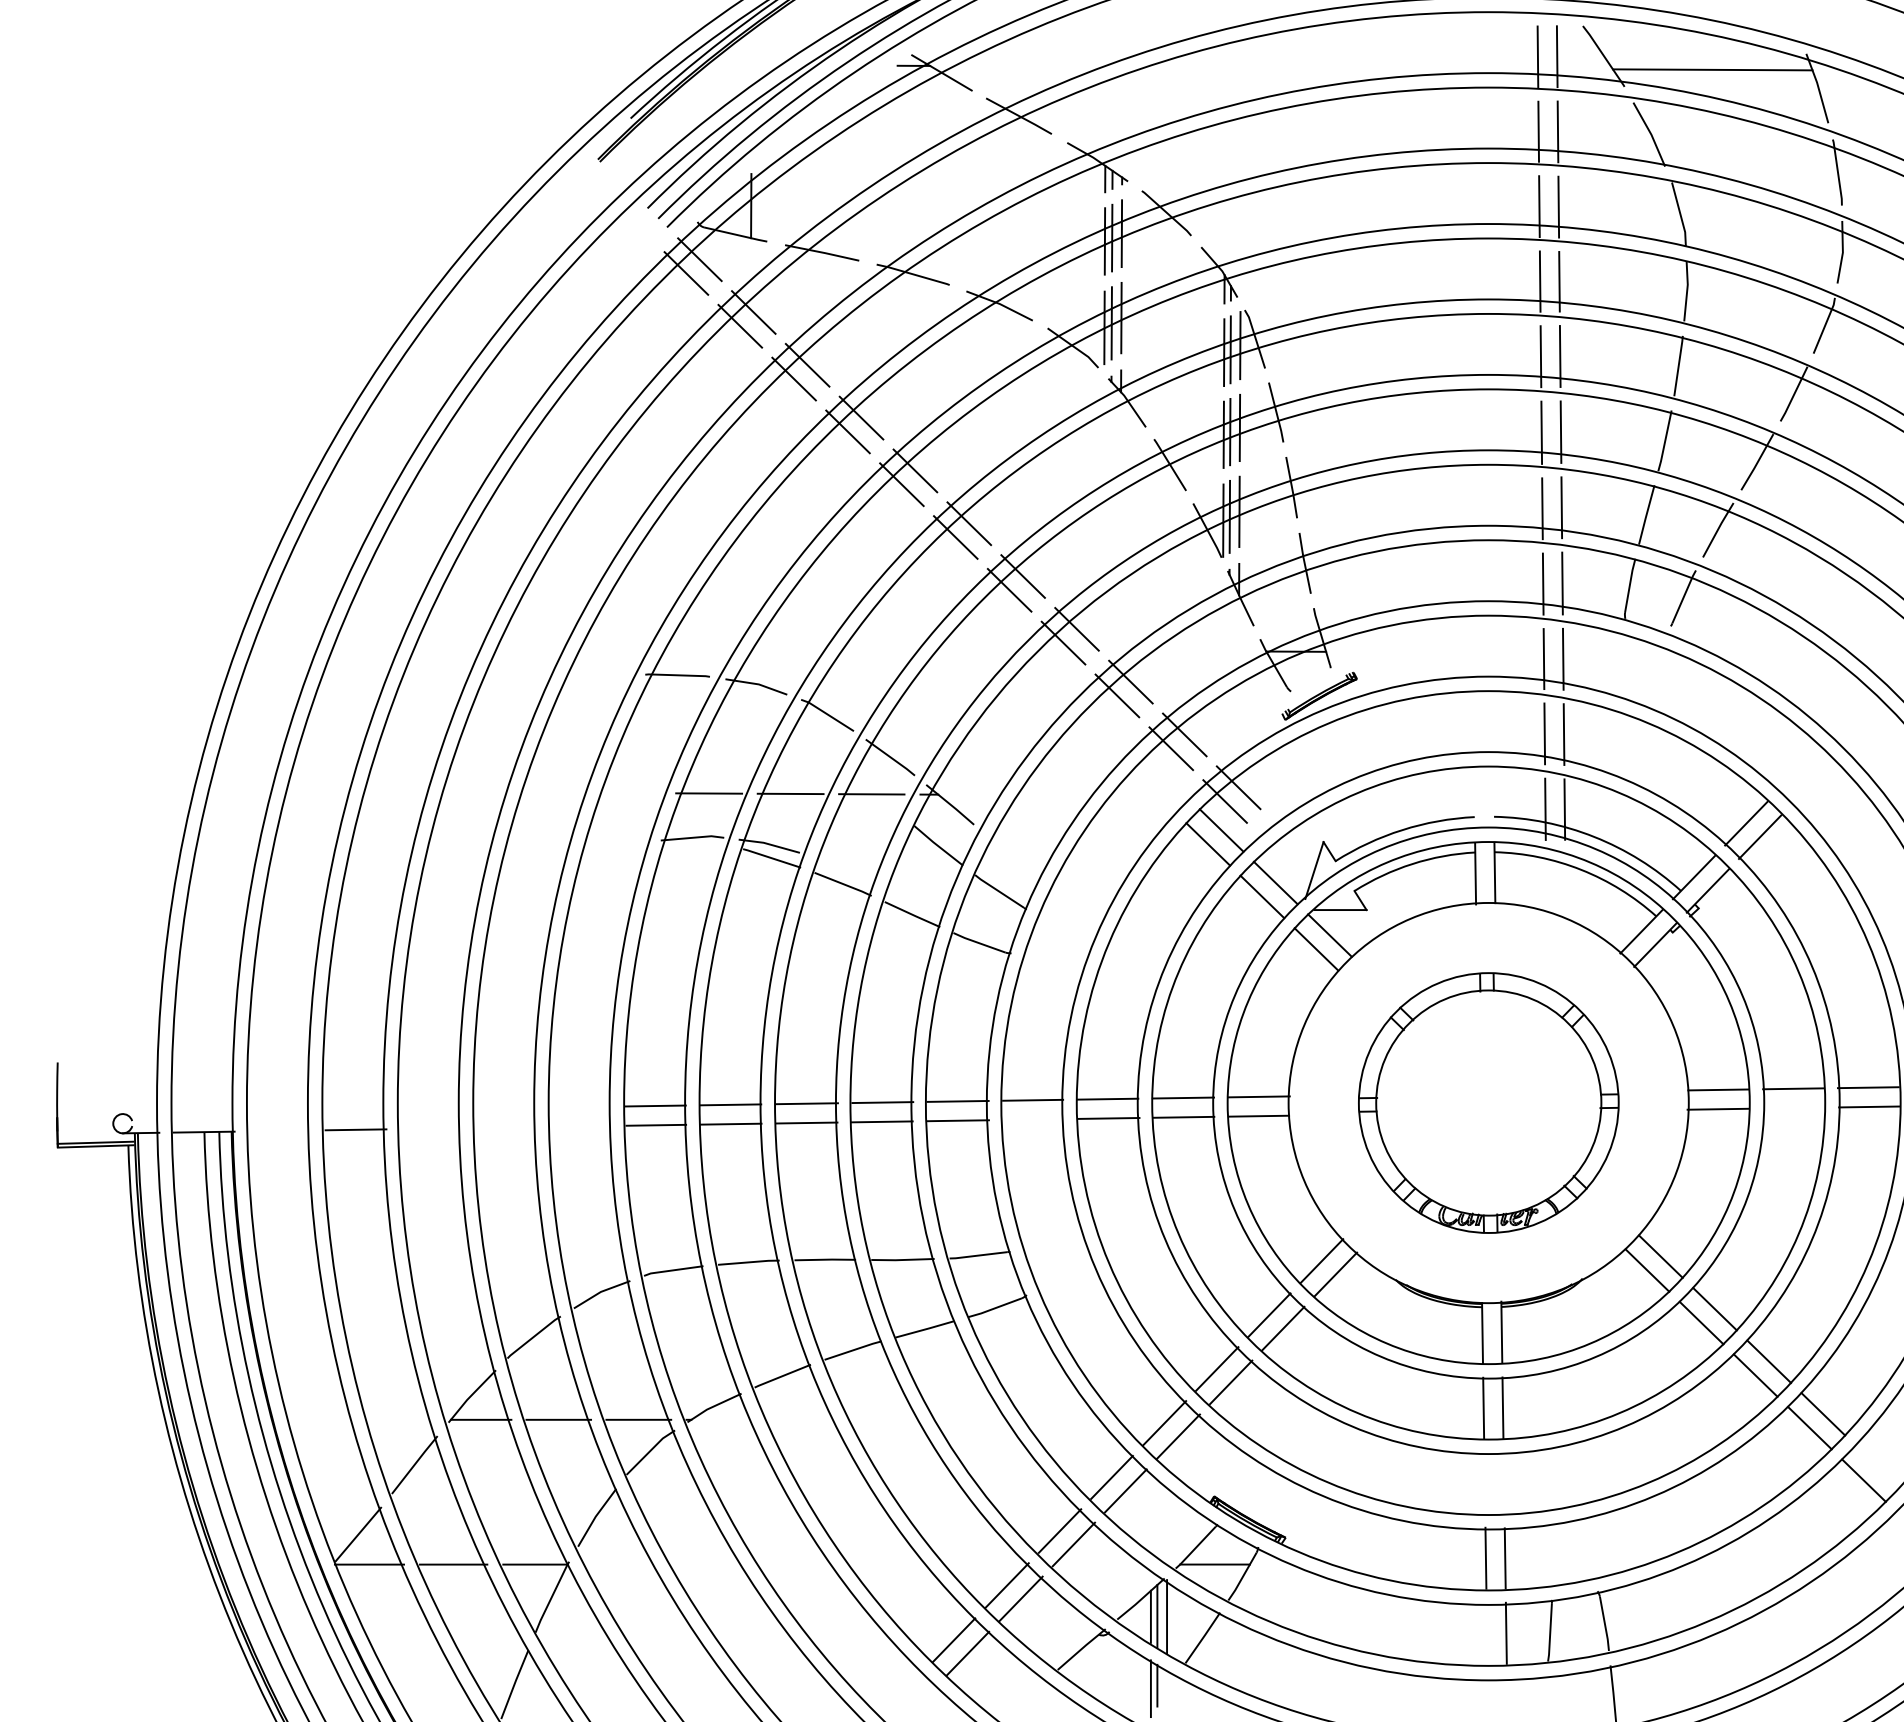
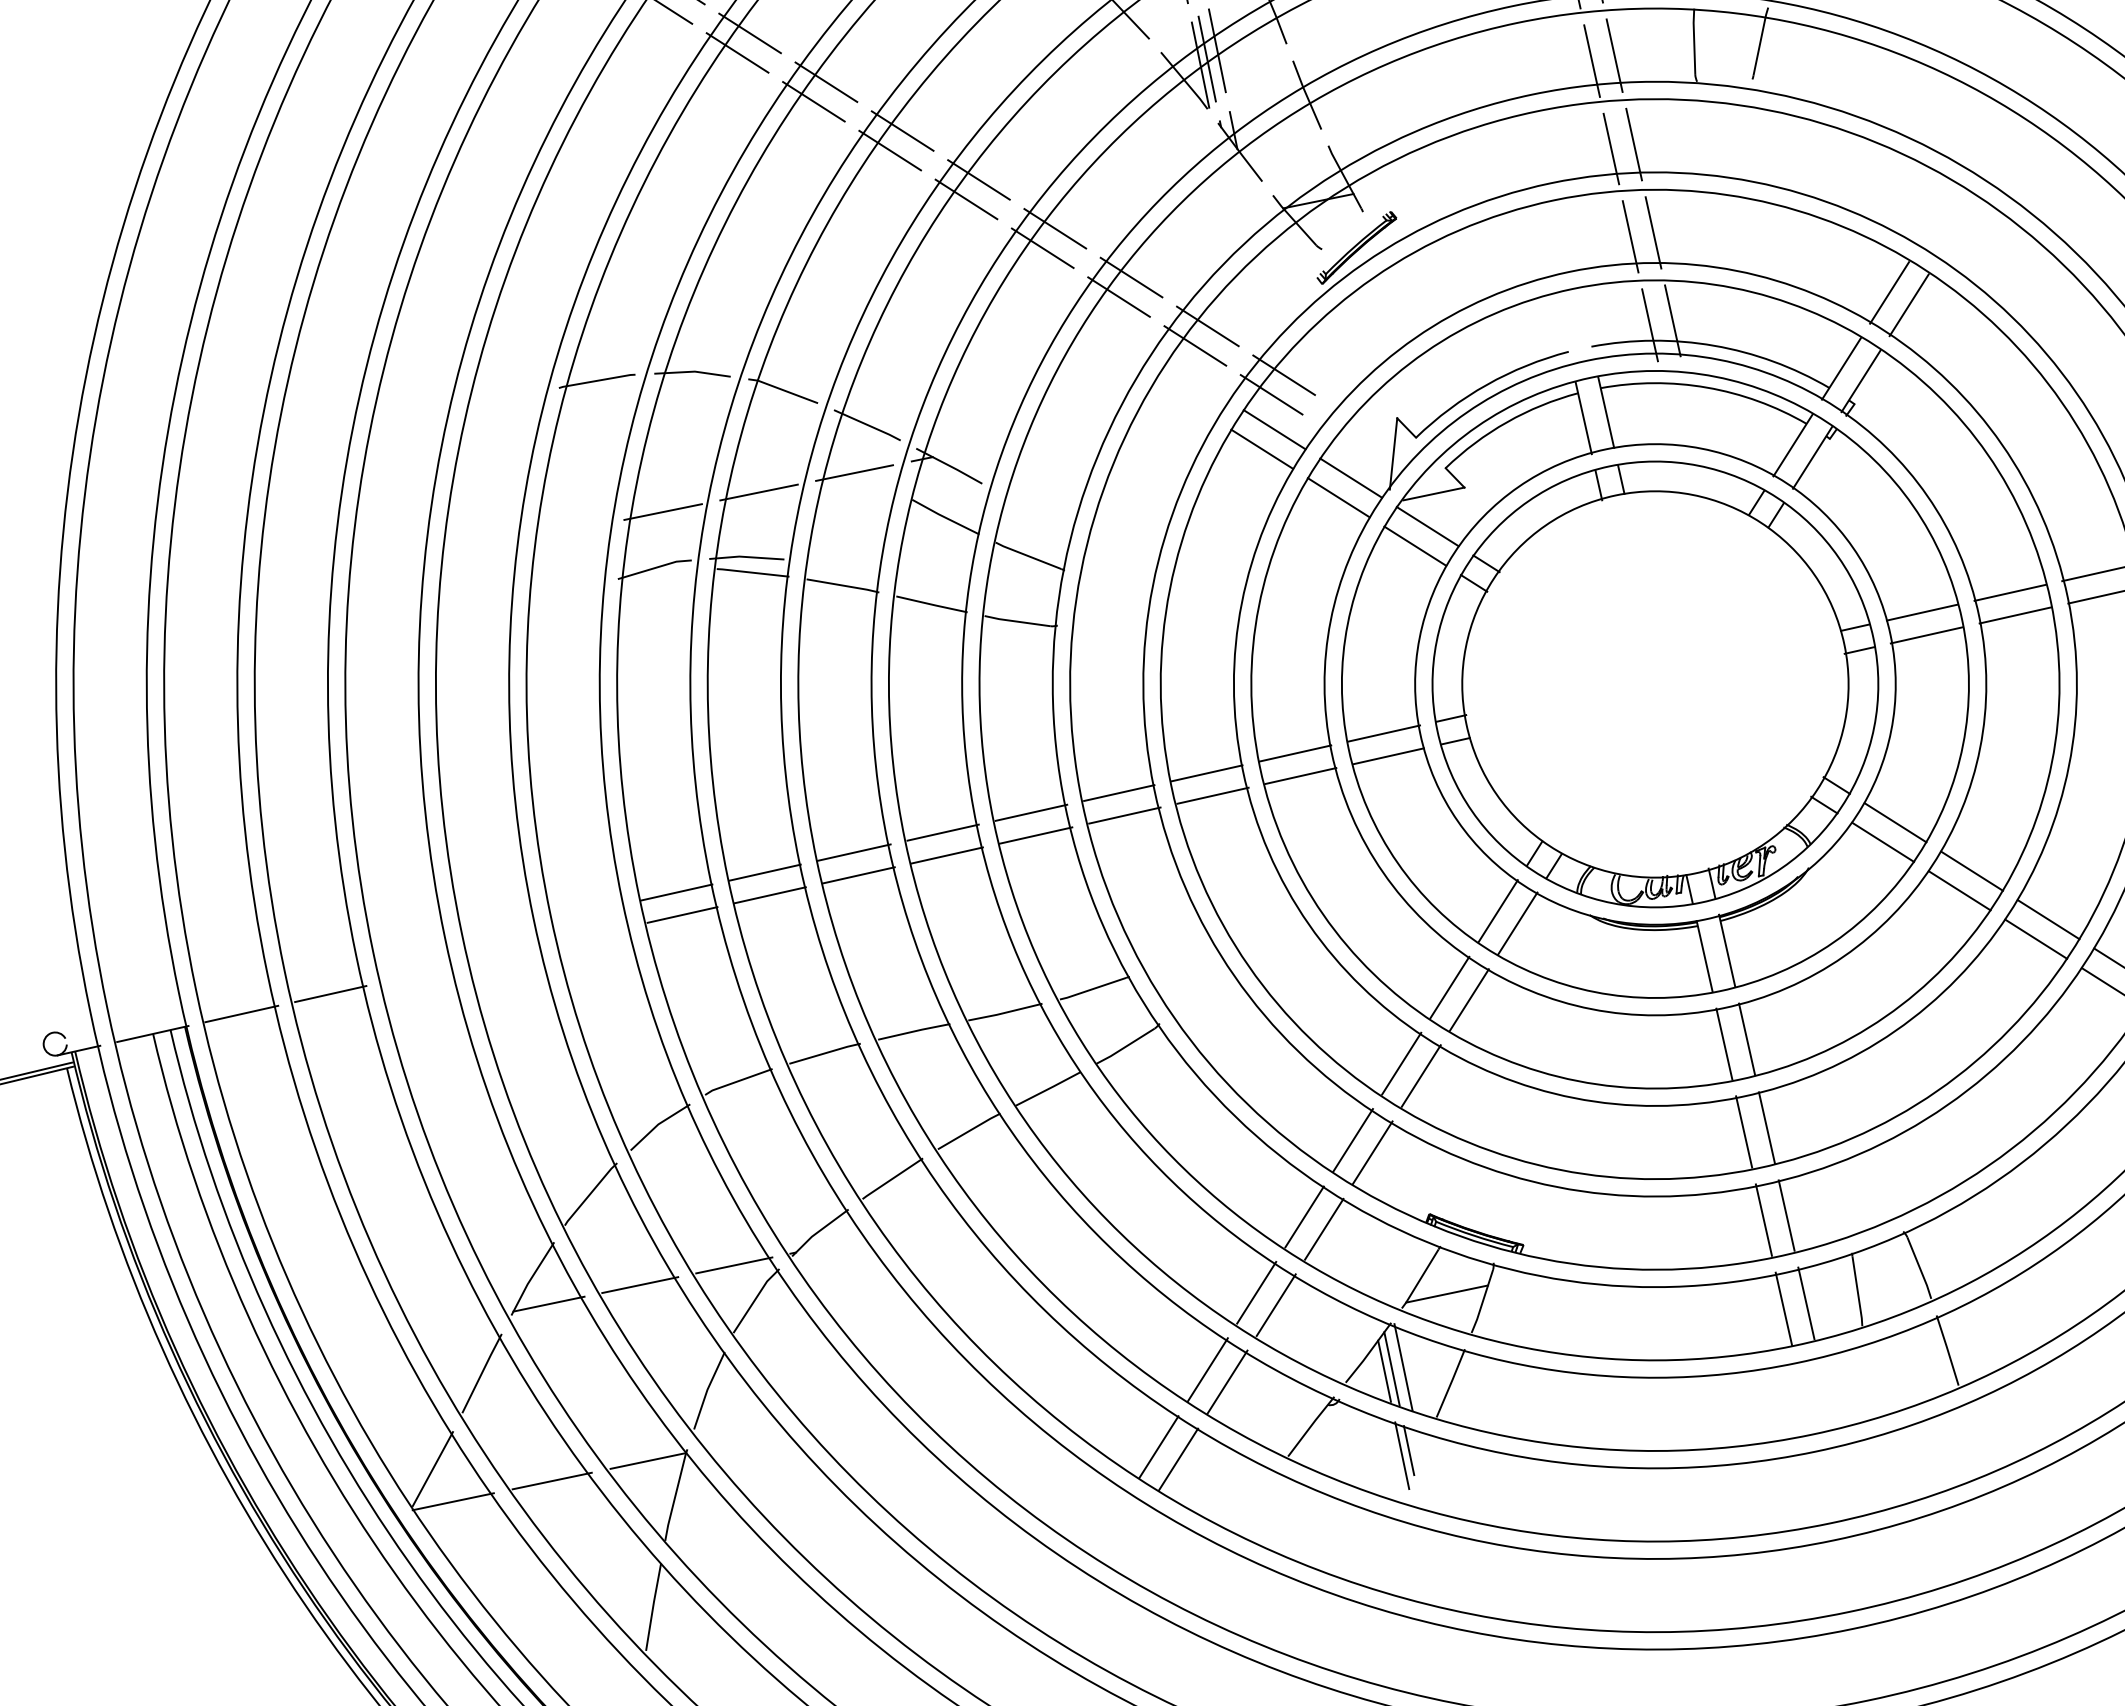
part: (1488, 1102) -> (1655, 683), size x1.43
line: (1793, 1107) -> (2014, 614), added
line: (1033, 1119) -> (1124, 815), added
line: (280, 1130) -> (242, 1013), added
line: (1484, 1482) -> (1743, 1131), added
line: (1503, 1483) -> (1766, 1127), added
line: (1486, 1633) -> (1783, 1308), added

